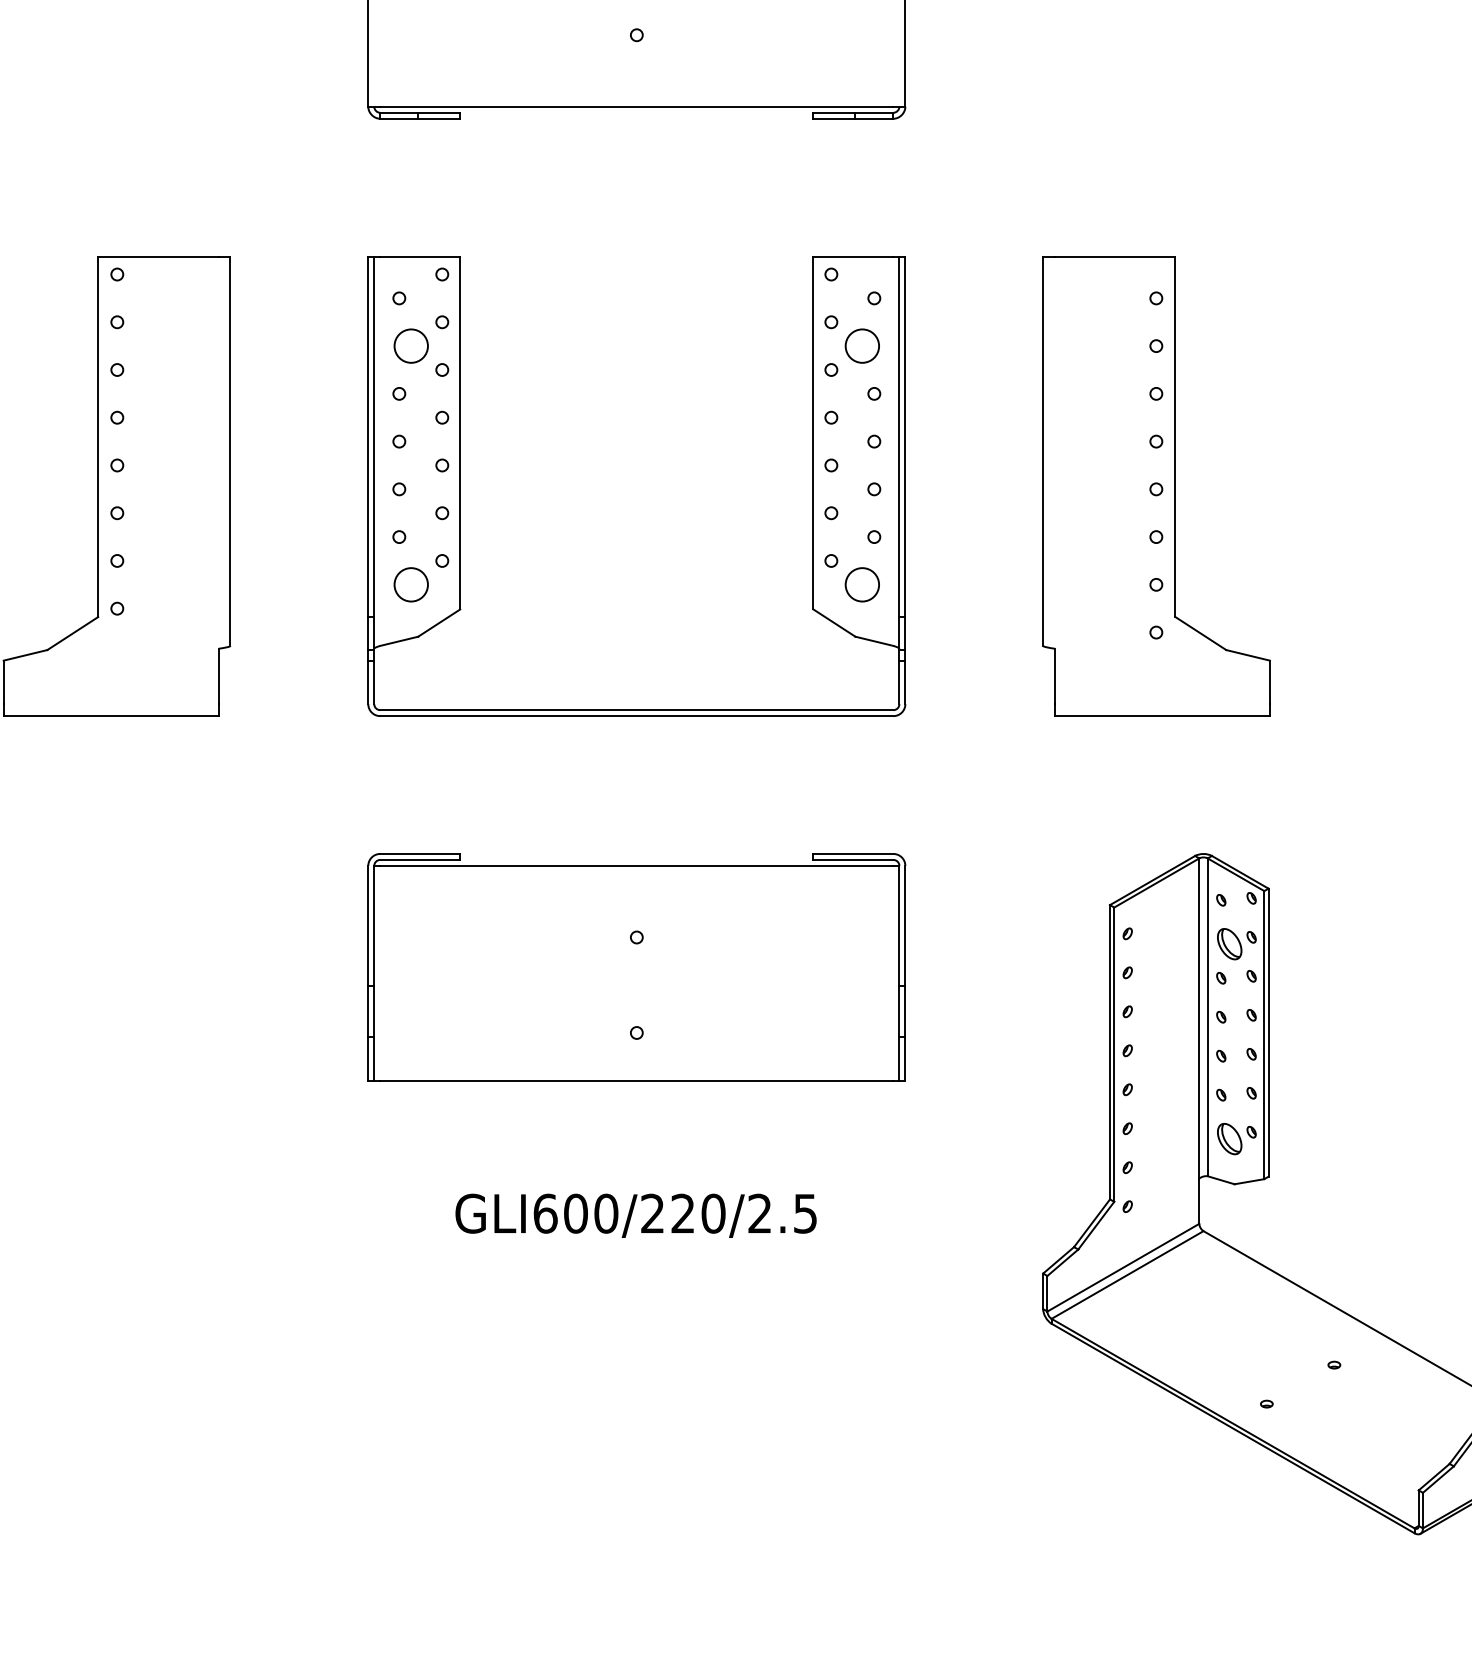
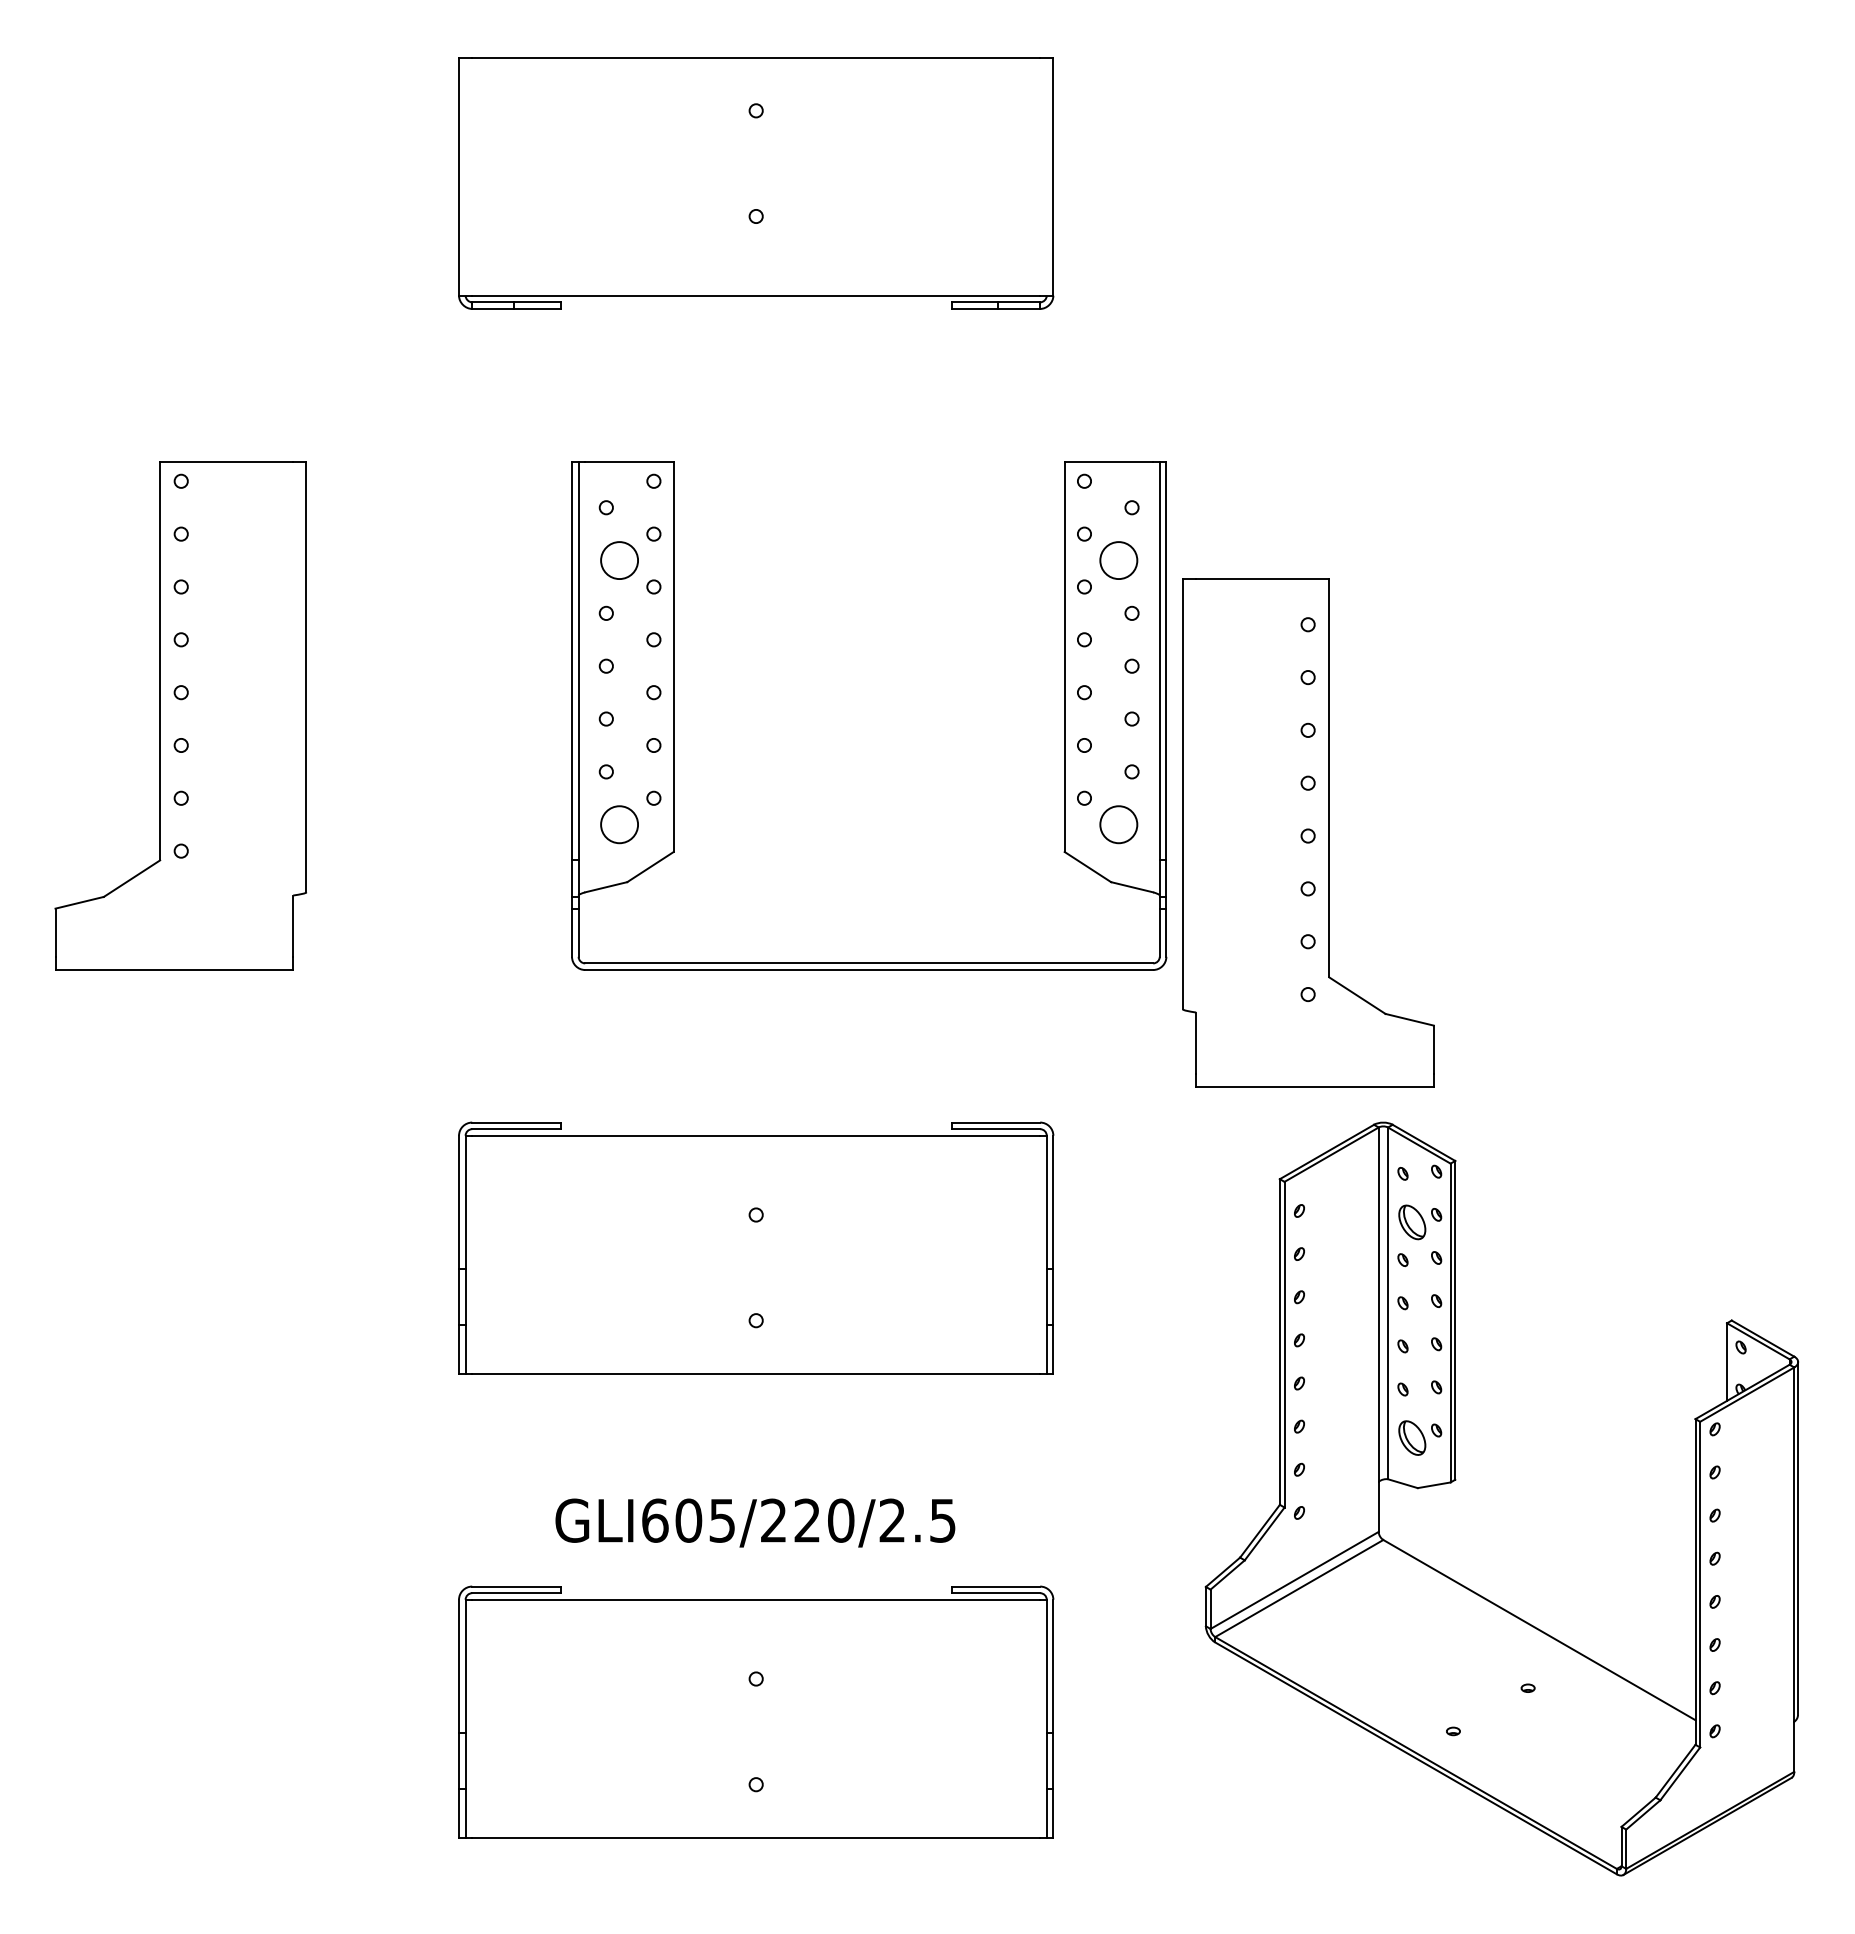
part: (460, 486) -> (674, 715), moved
part: (1156, 486) -> (1308, 832), moved
text: (606, 1213) -> (722, 1520), GLI600/220/2.5 -> GLI605/220/2.5
part: (637, 1386) -> (756, 1711), added

